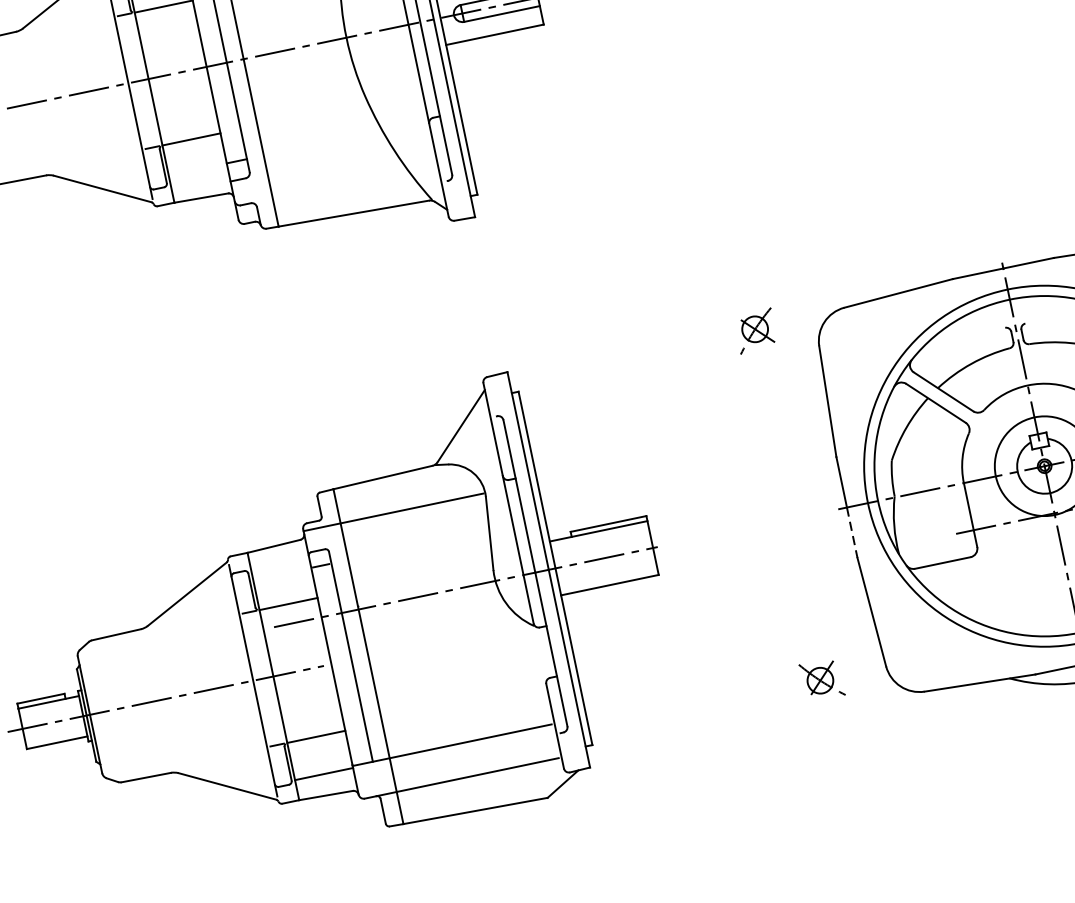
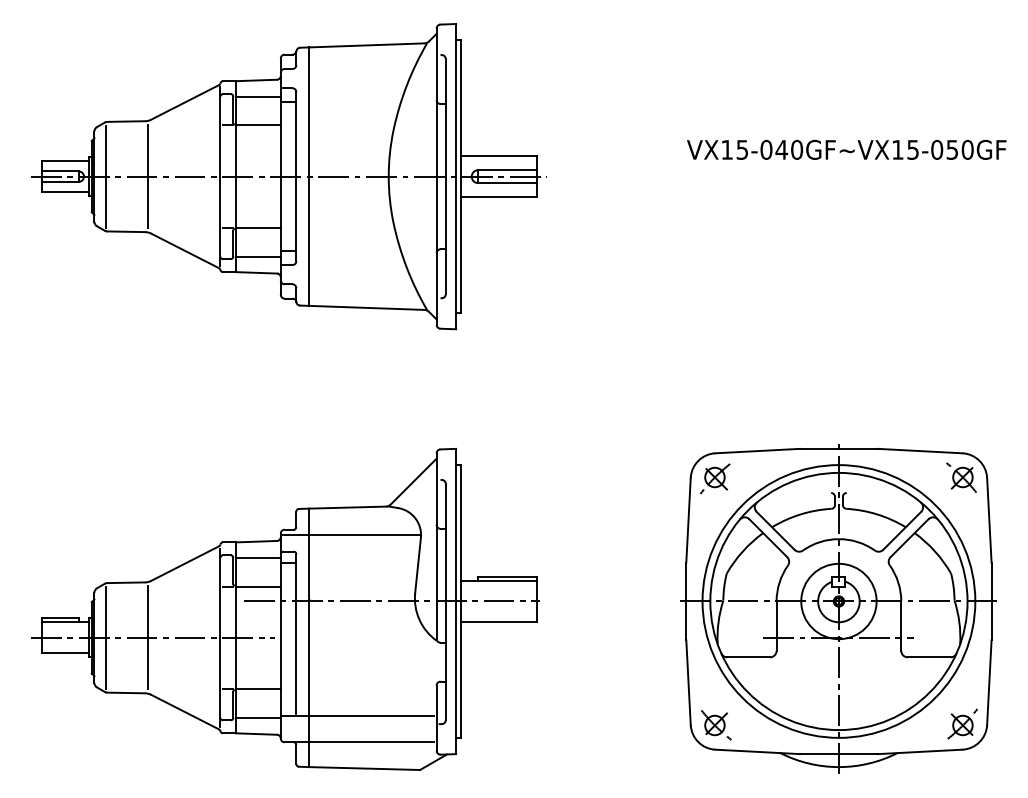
line: (35, 102) -> (148, 176), added
line: (198, 176) -> (257, 256), added
part: (756, 330) -> (715, 478), moved
line: (852, 533) -> (686, 621), dashed -> solid
line: (279, 566) -> (257, 557), added
part: (822, 680) -> (716, 725), moved
line: (159, 699) -> (148, 637), added
line: (105, 711) -> (106, 637), added

